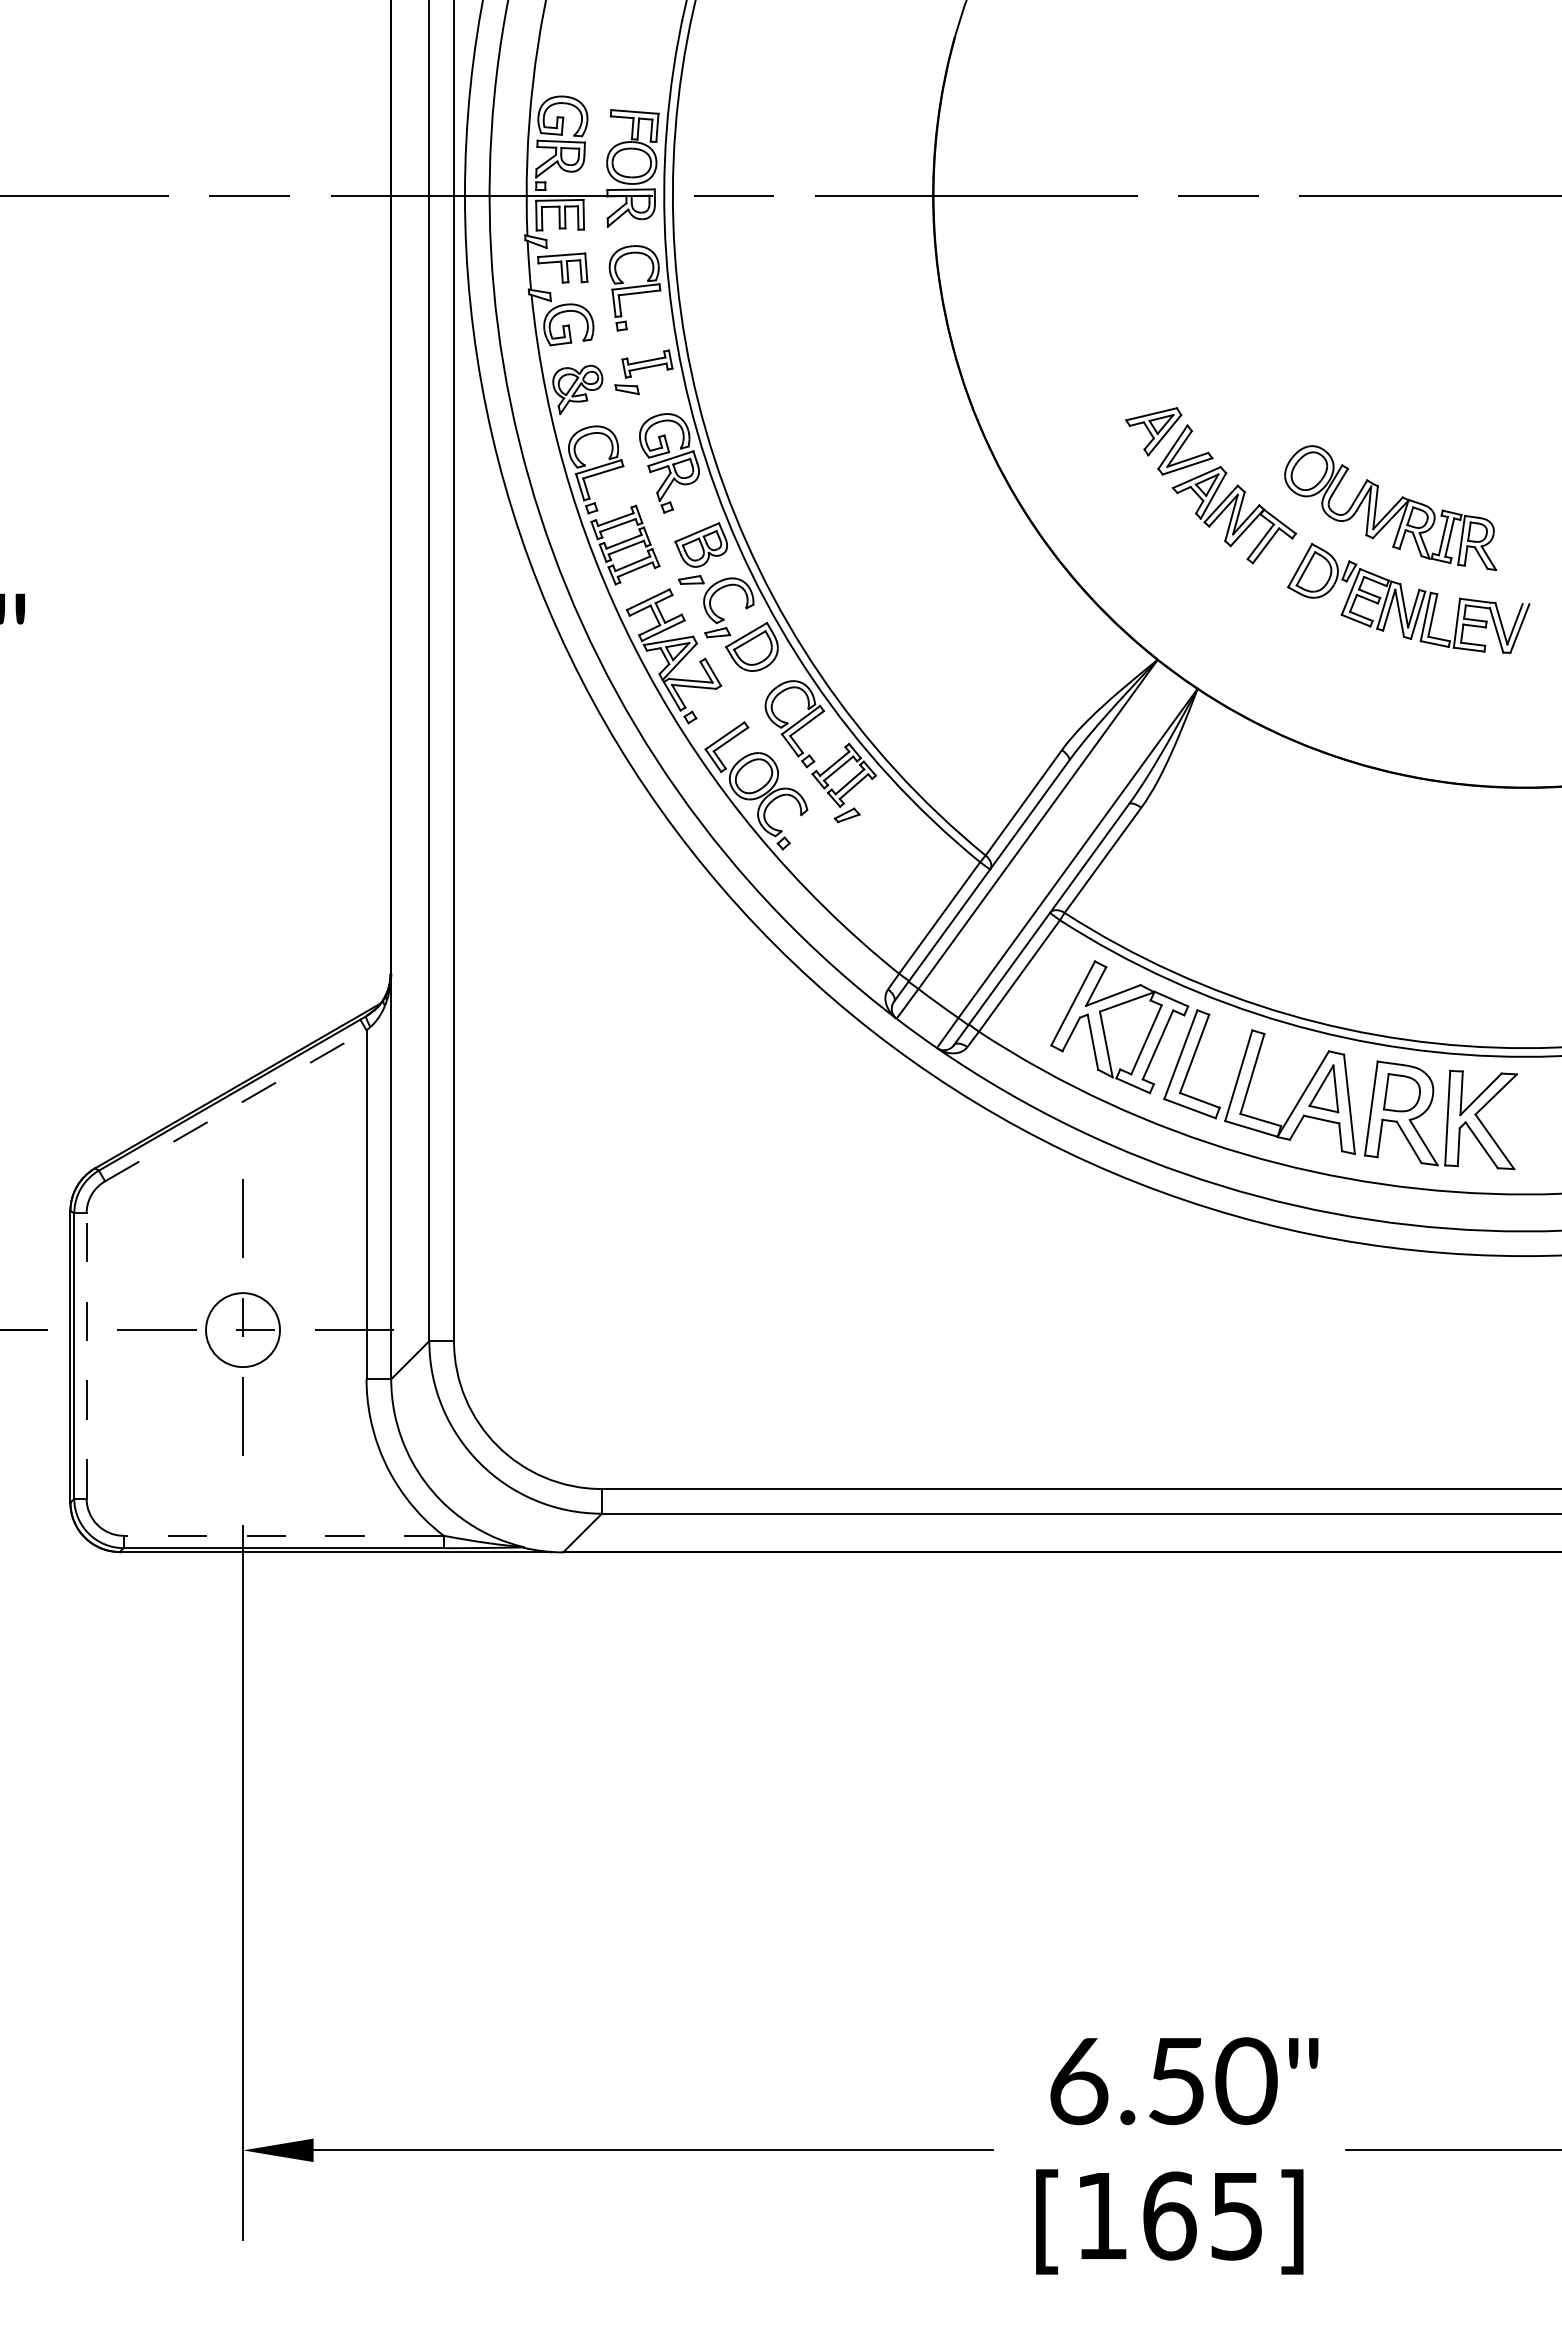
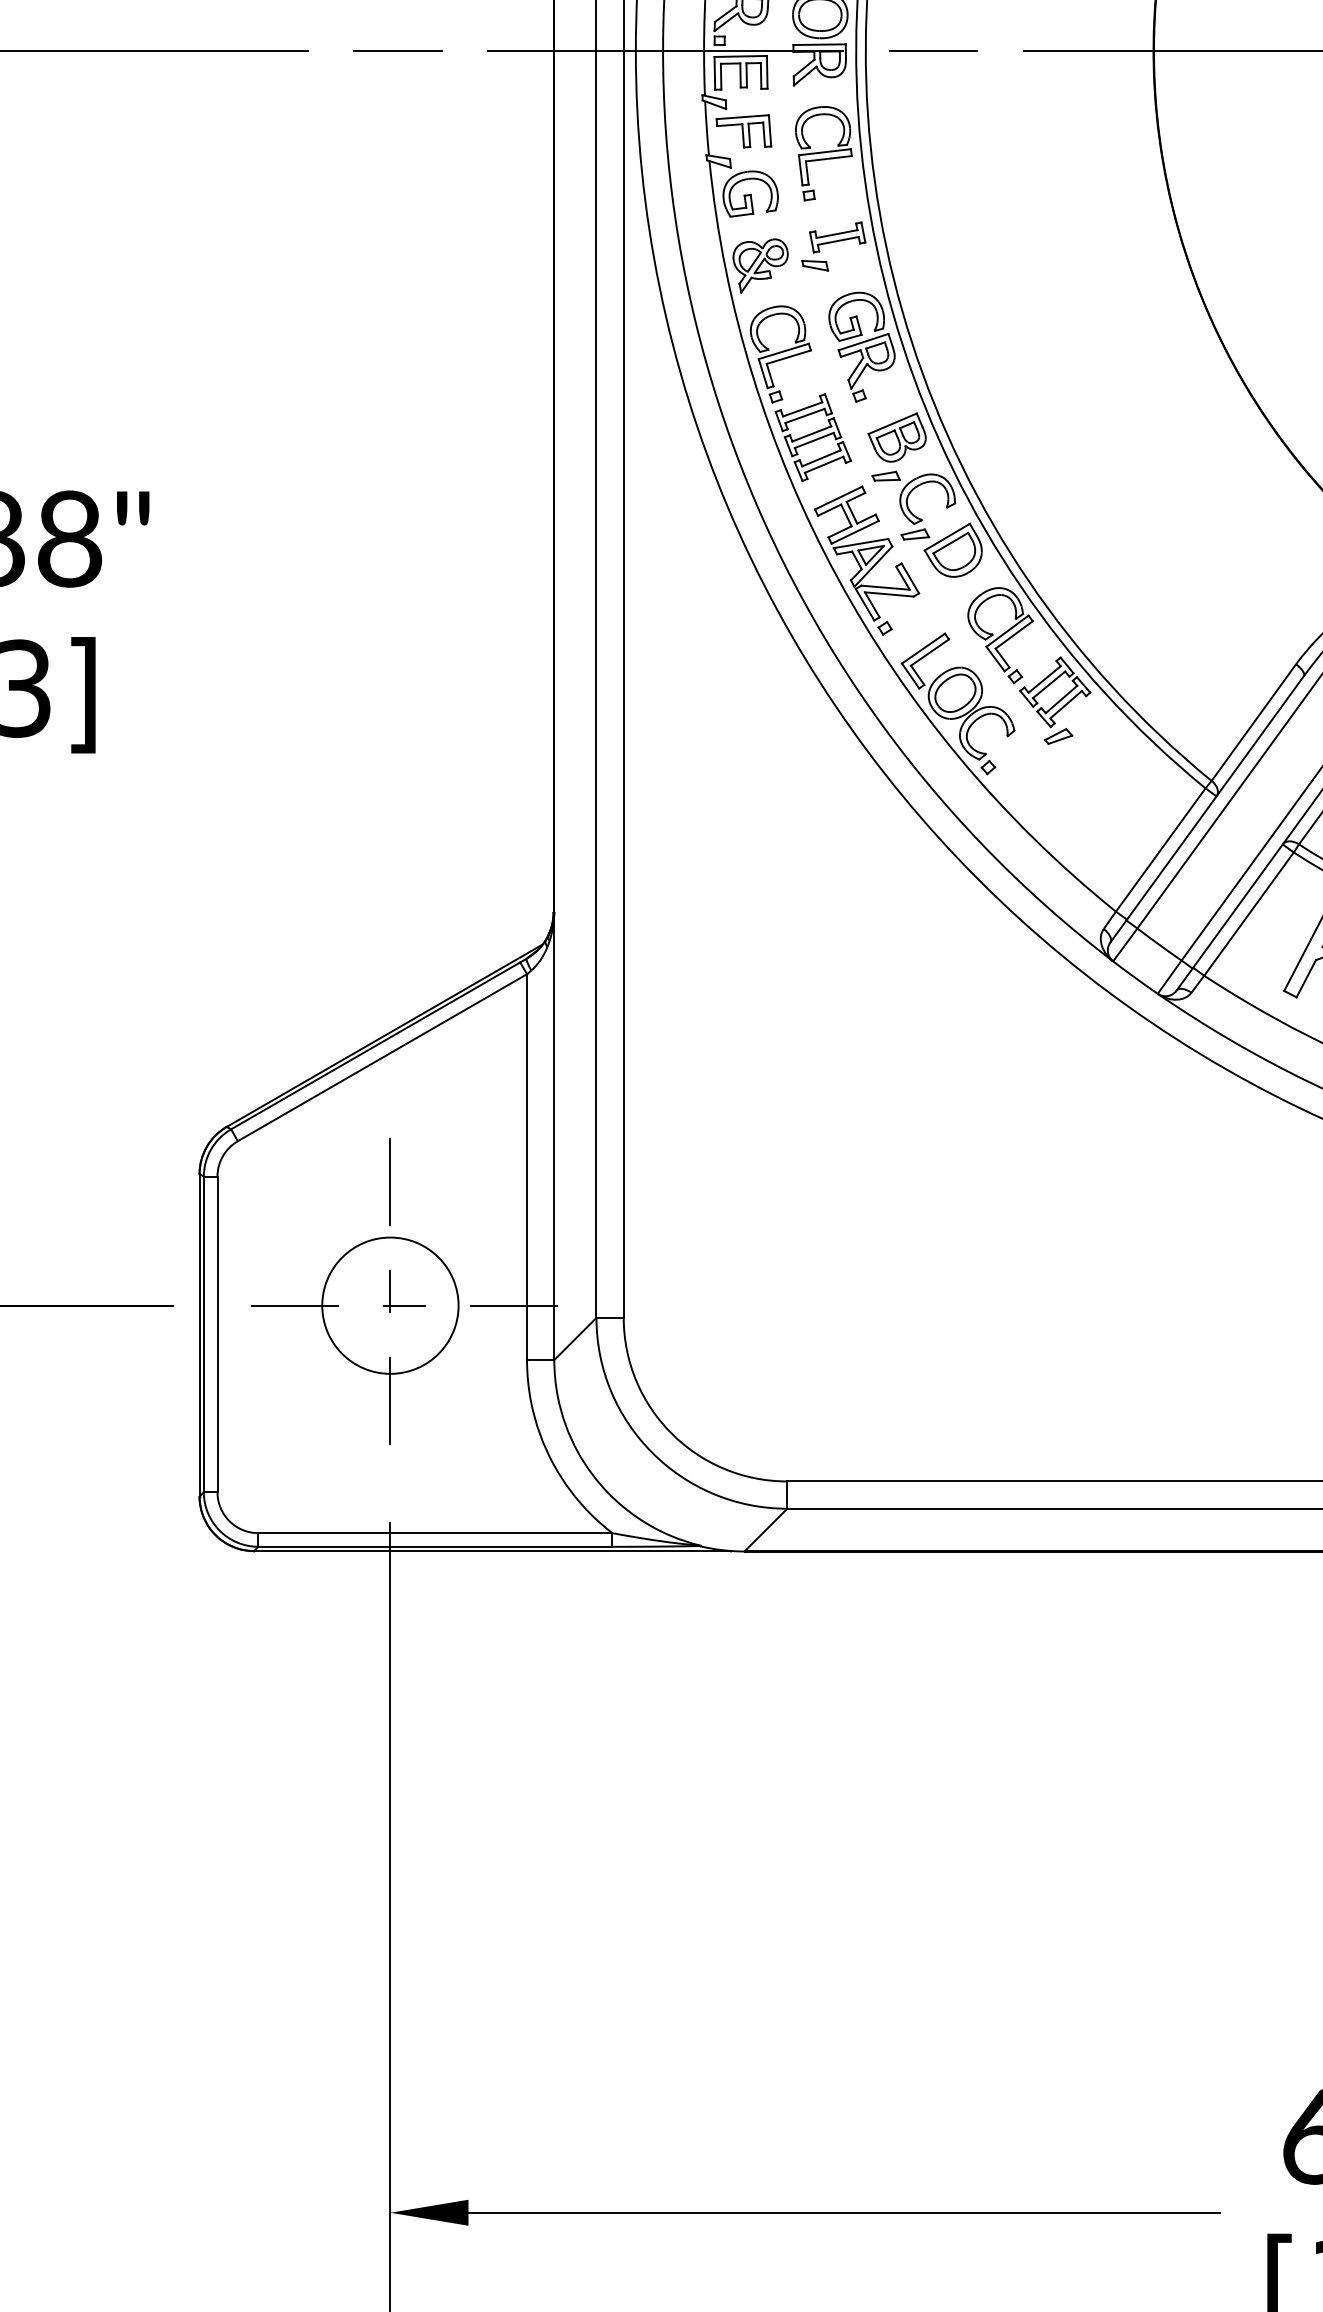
line: (235, 1105) -> (382, 1057), dashed -> solid
circle: (242, 1329) -> (389, 1305), size x1.67
line: (86, 1356) -> (217, 1334), dashed -> solid
line: (283, 1535) -> (435, 1532), dashed -> solid

